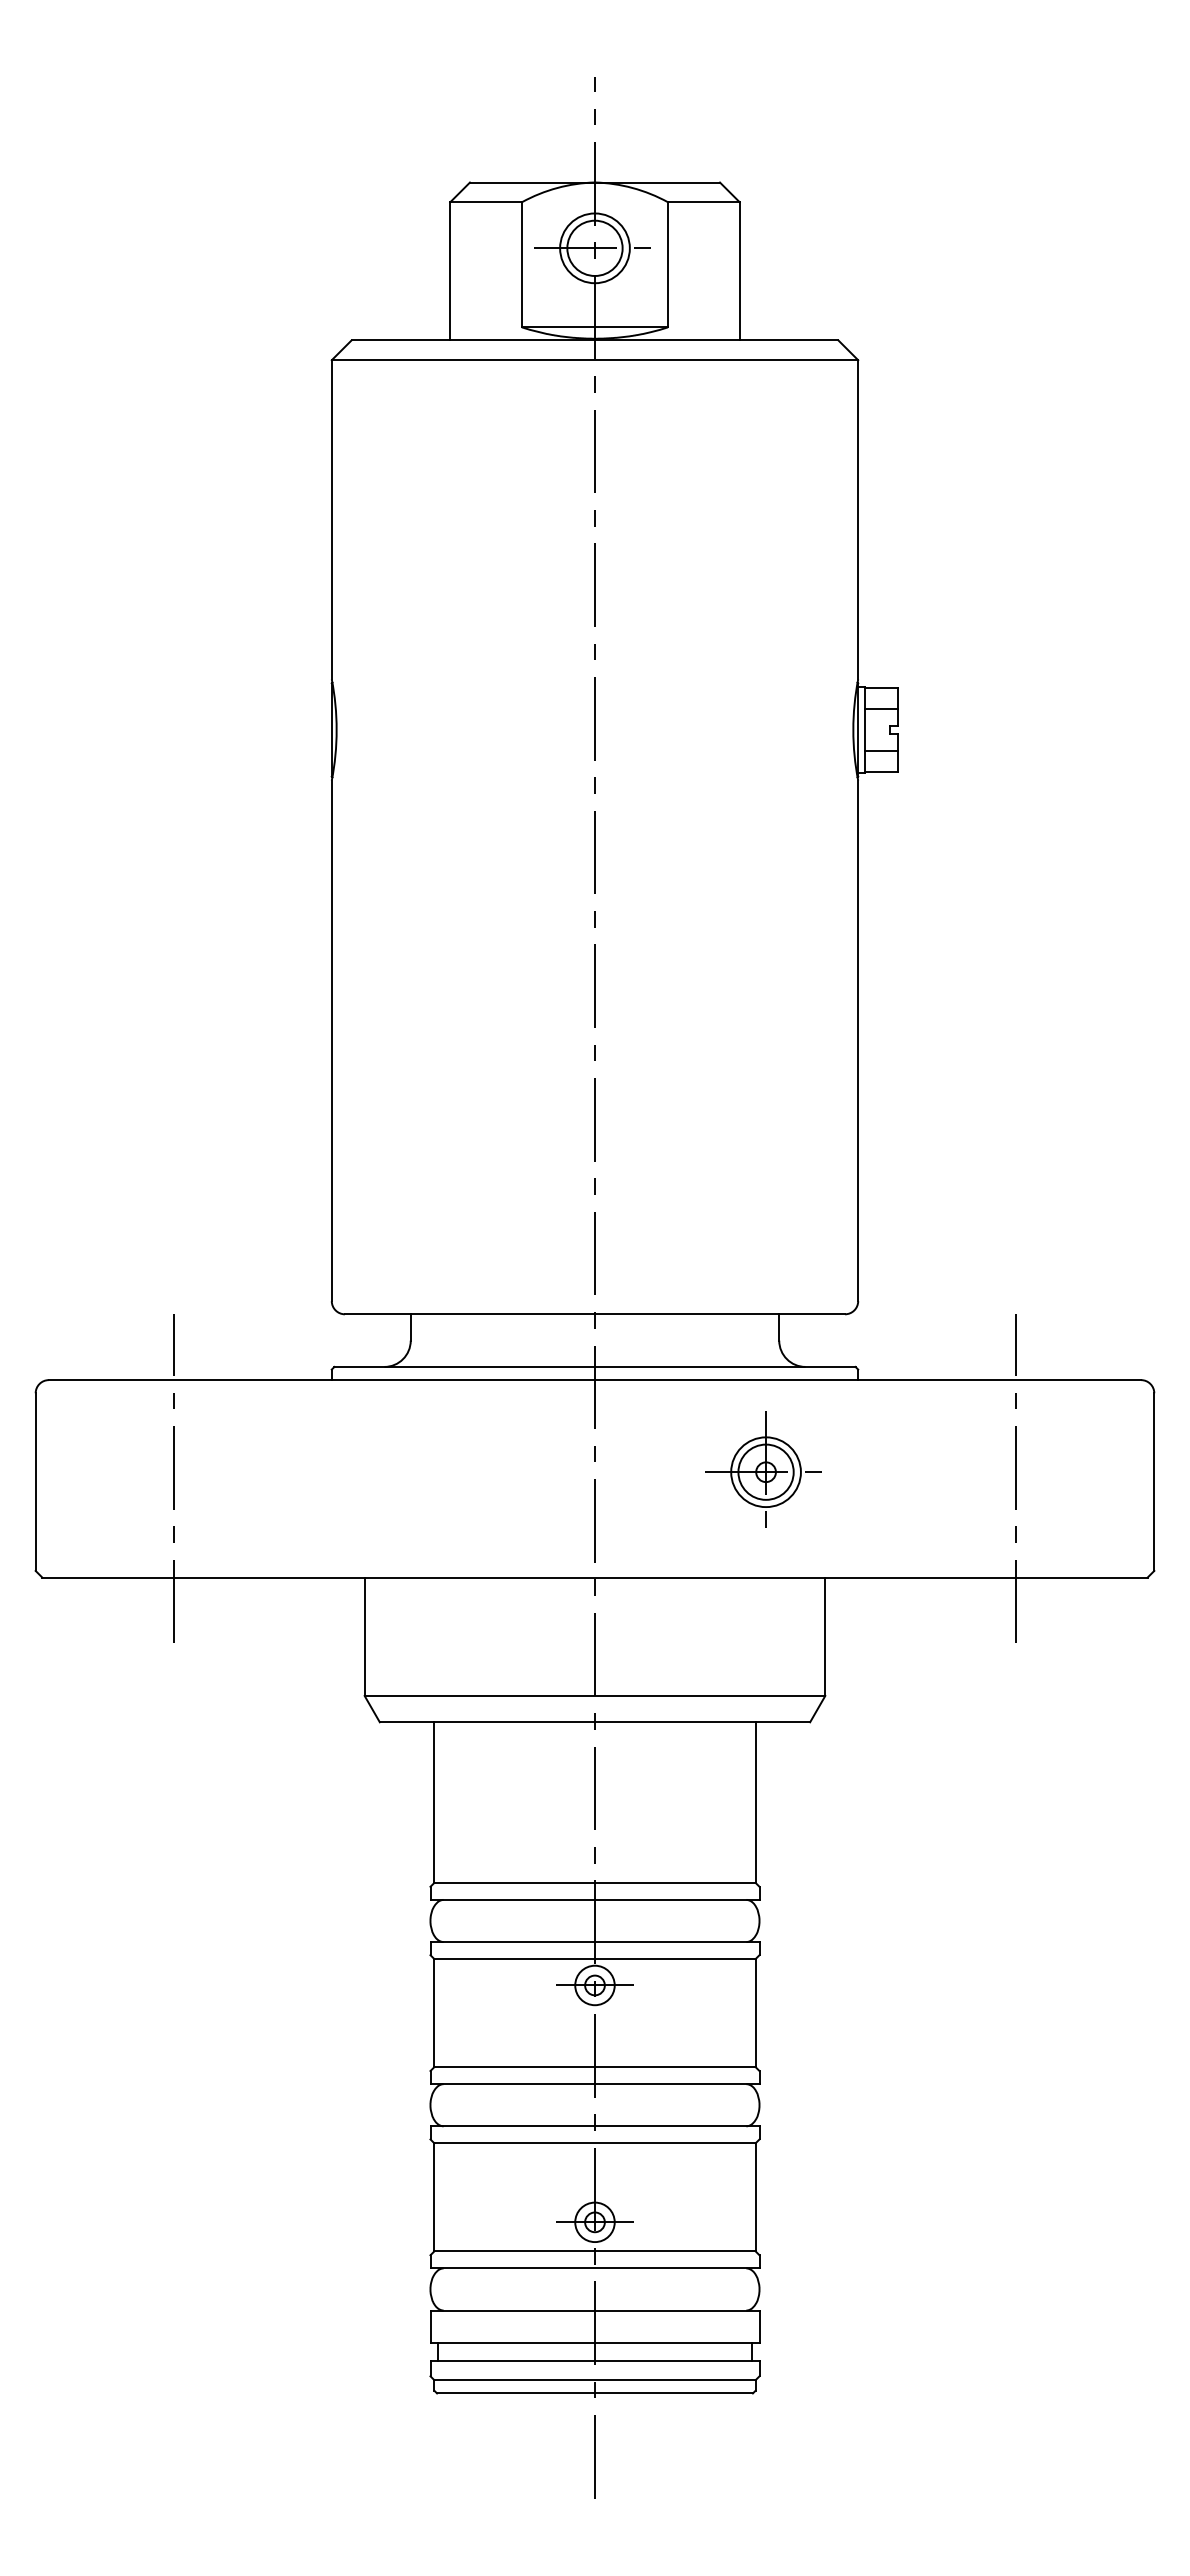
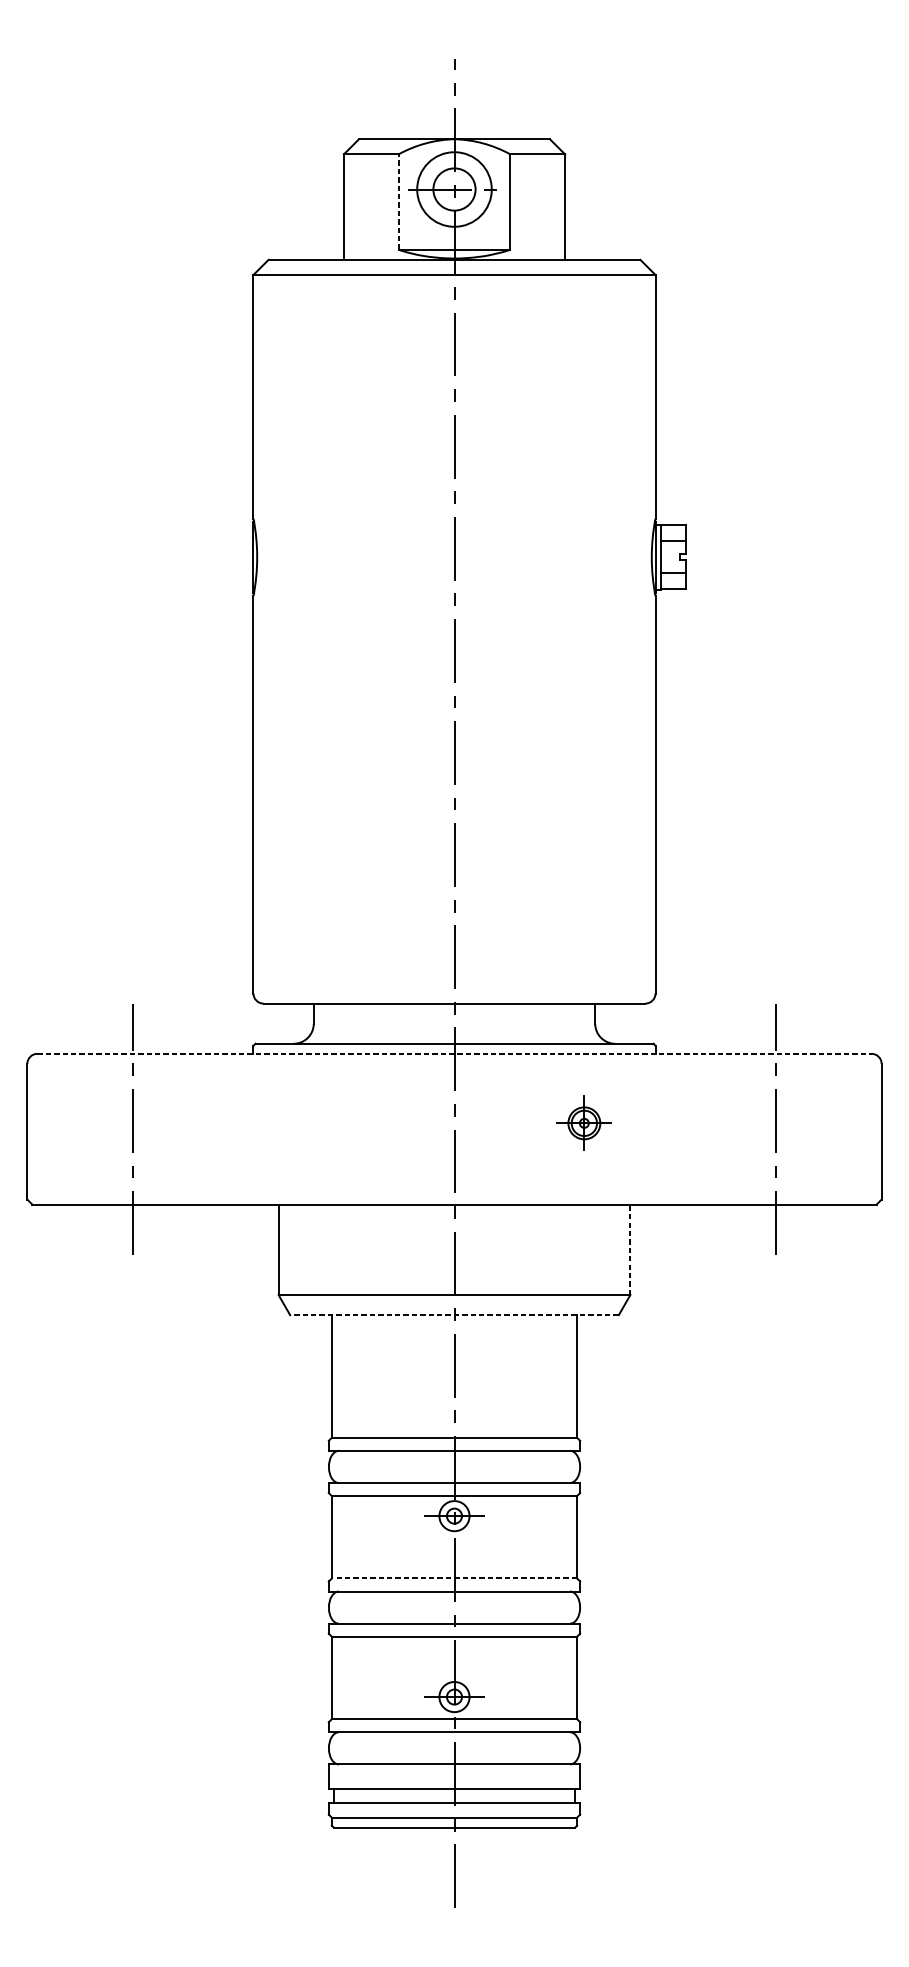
circle: (594, 248) -> (454, 189), size x1.4
line: (521, 264) -> (398, 201), solid -> dashed
line: (595, 1380) -> (454, 1054), solid -> dashed
part: (763, 1469) -> (583, 1122), size x0.6
line: (825, 1636) -> (630, 1249), solid -> dashed
line: (594, 1722) -> (454, 1315), solid -> dashed
line: (595, 2067) -> (454, 1578), solid -> dashed

